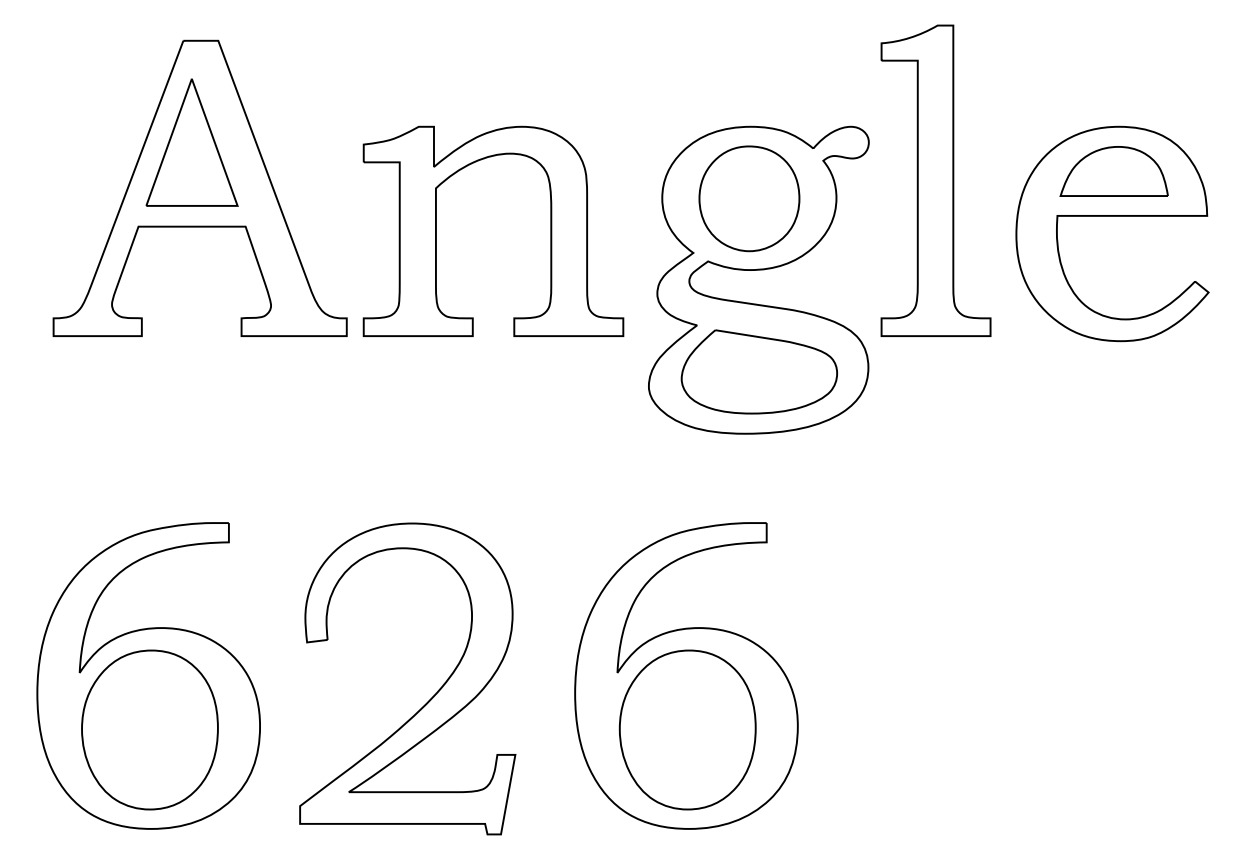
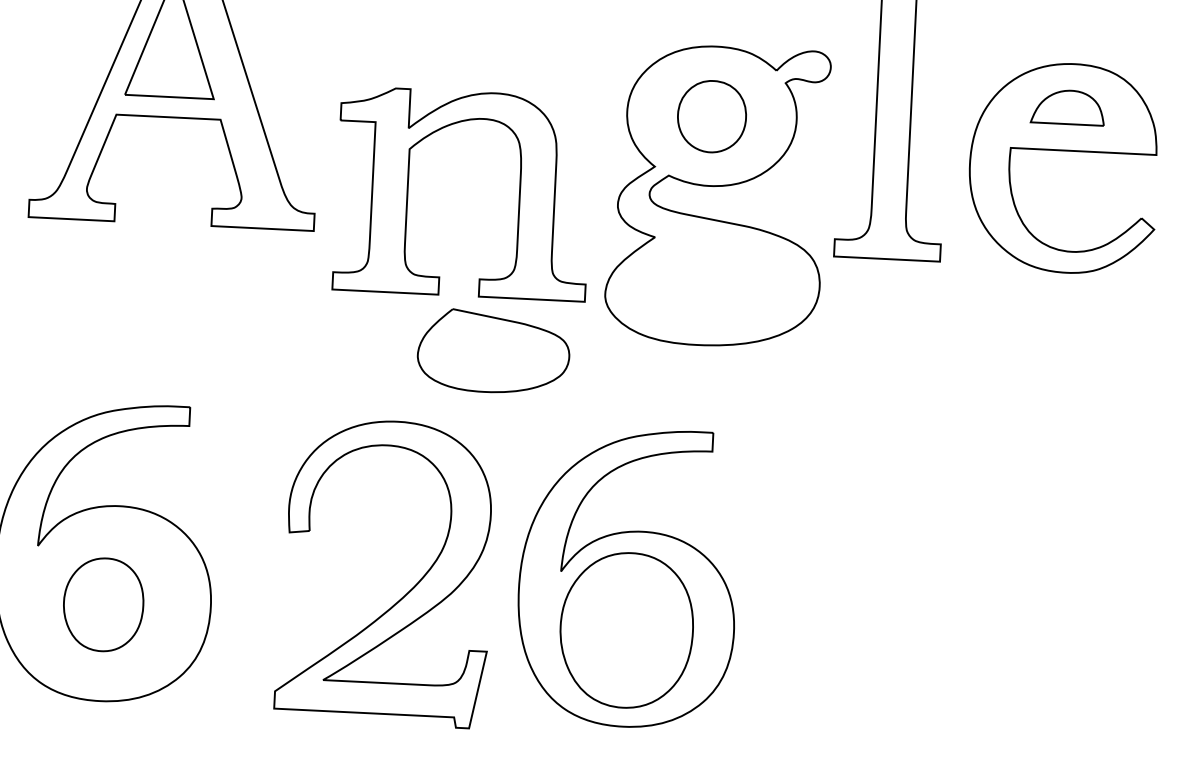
part: (1113, 171) -> (1067, 107), size x0.7
part: (749, 198) -> (712, 116), size x0.7
part: (436, 230) -> (408, 190), moved
part: (758, 371) -> (492, 351), moved
part: (429, 699) -> (405, 593), moved
part: (149, 729) -> (103, 604), size x0.6

